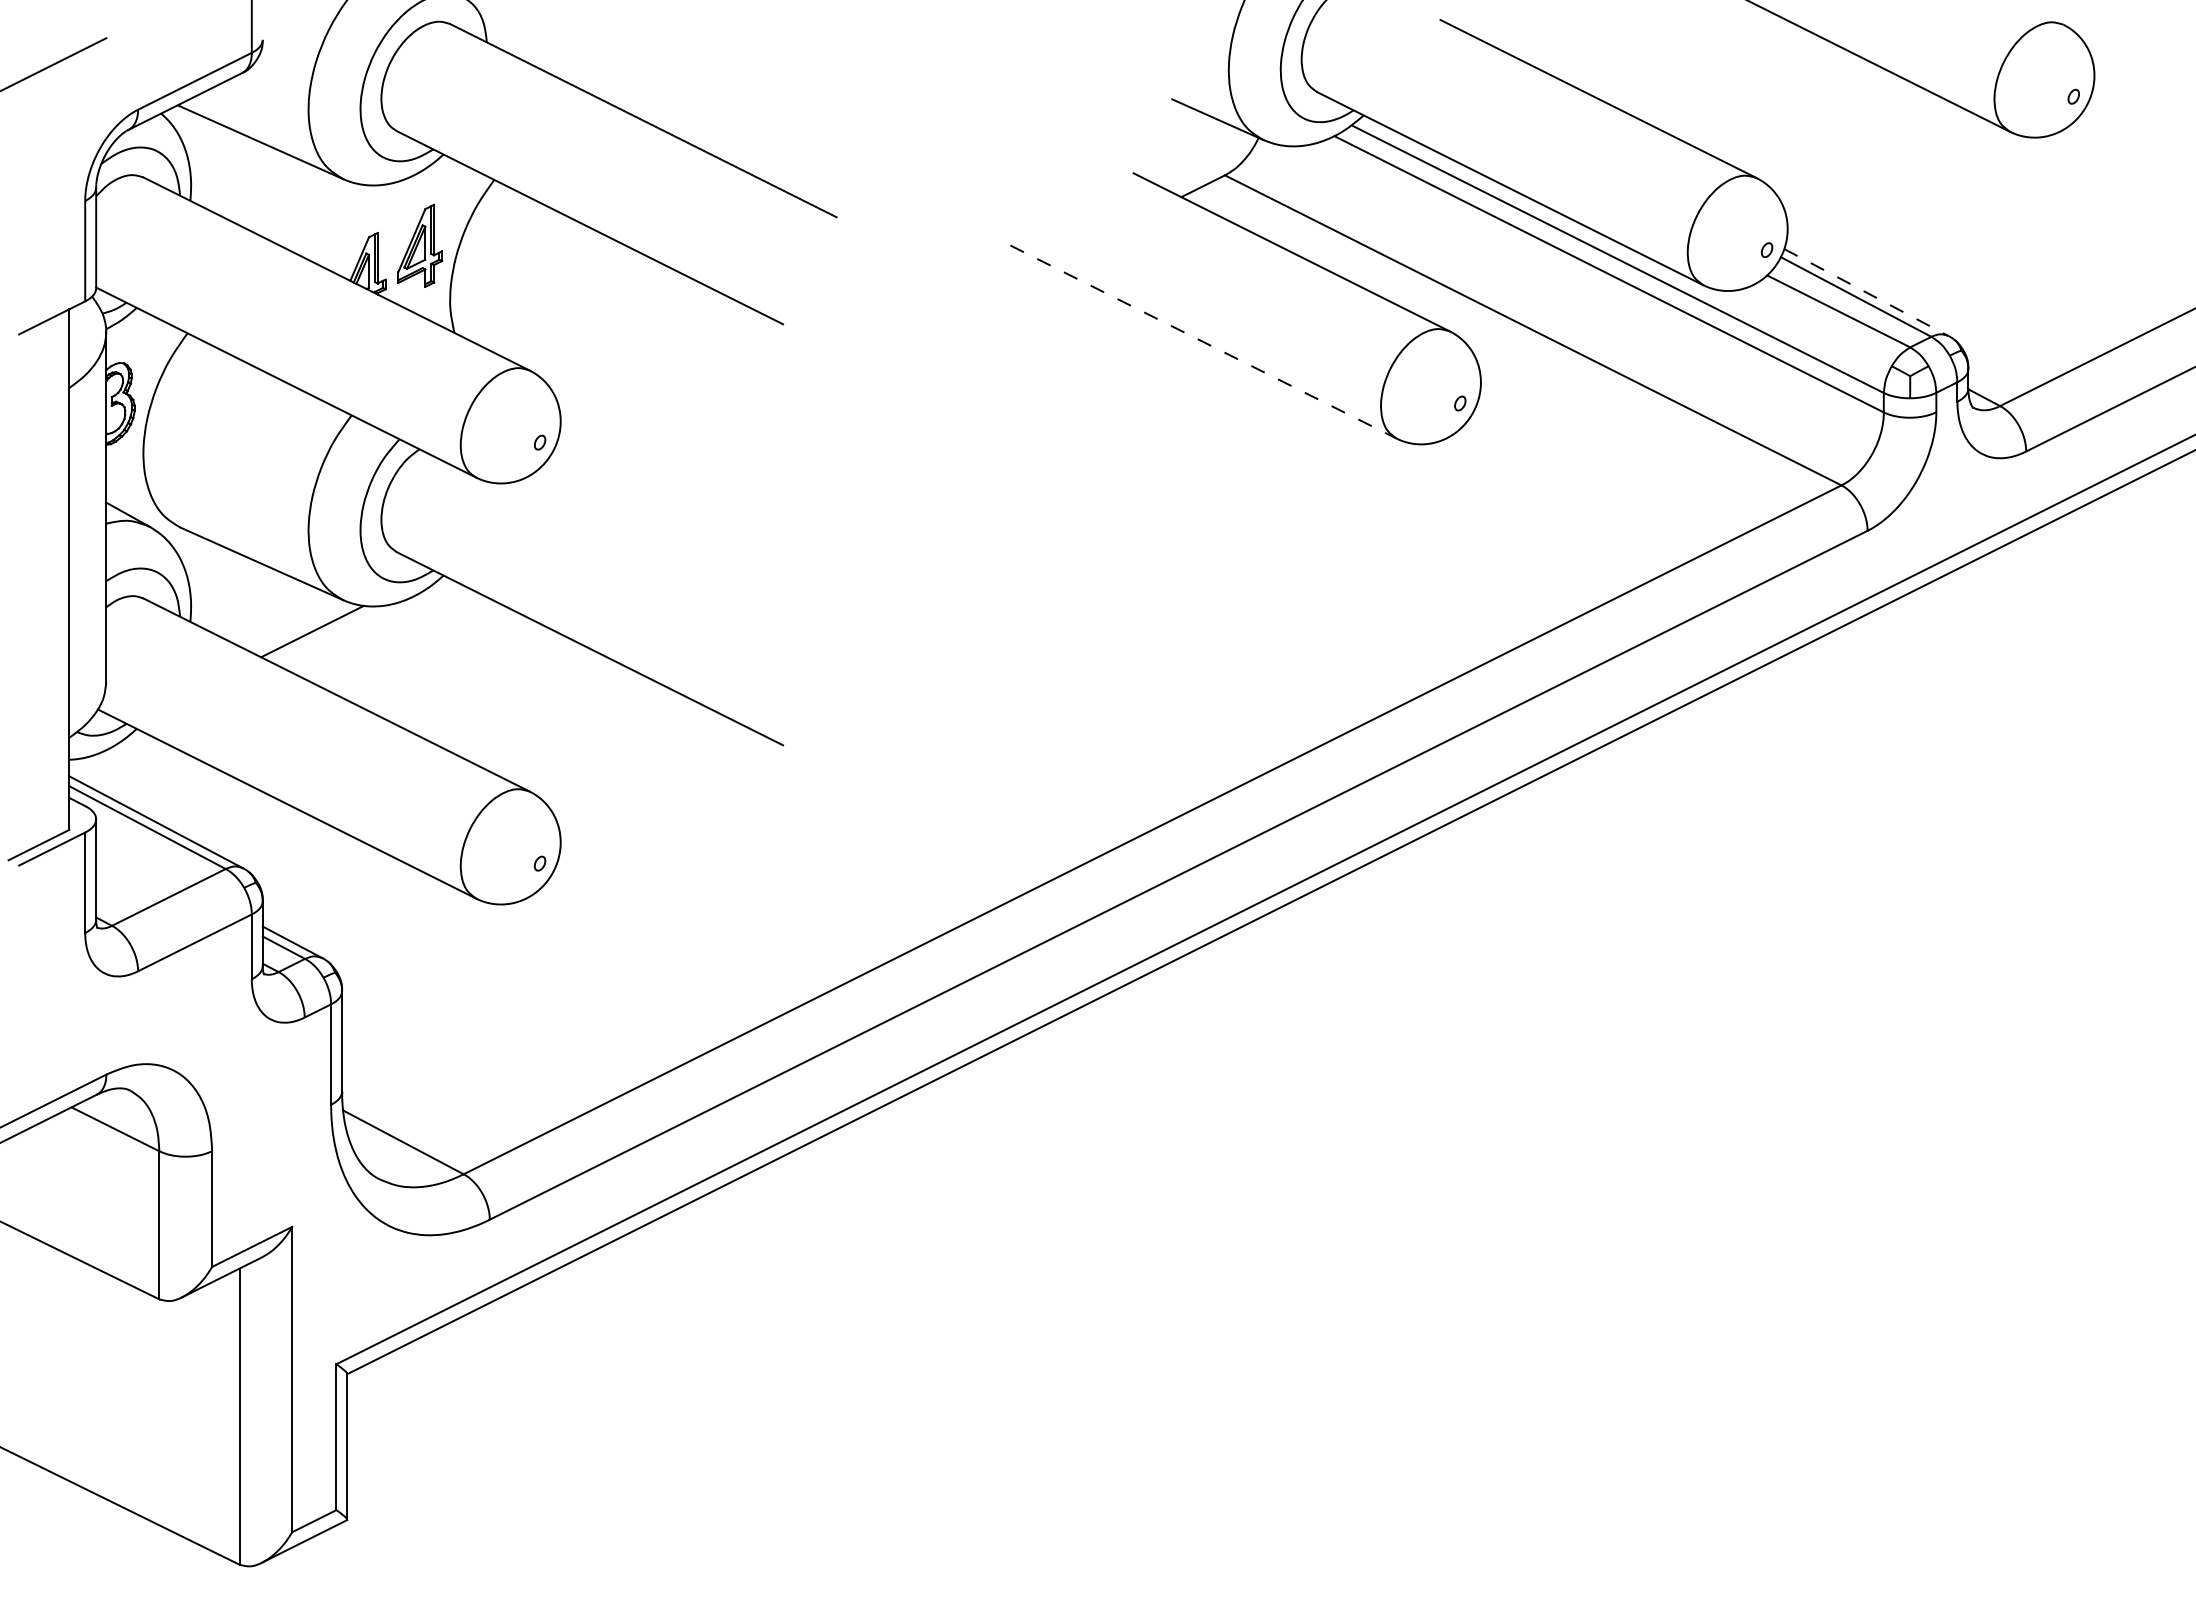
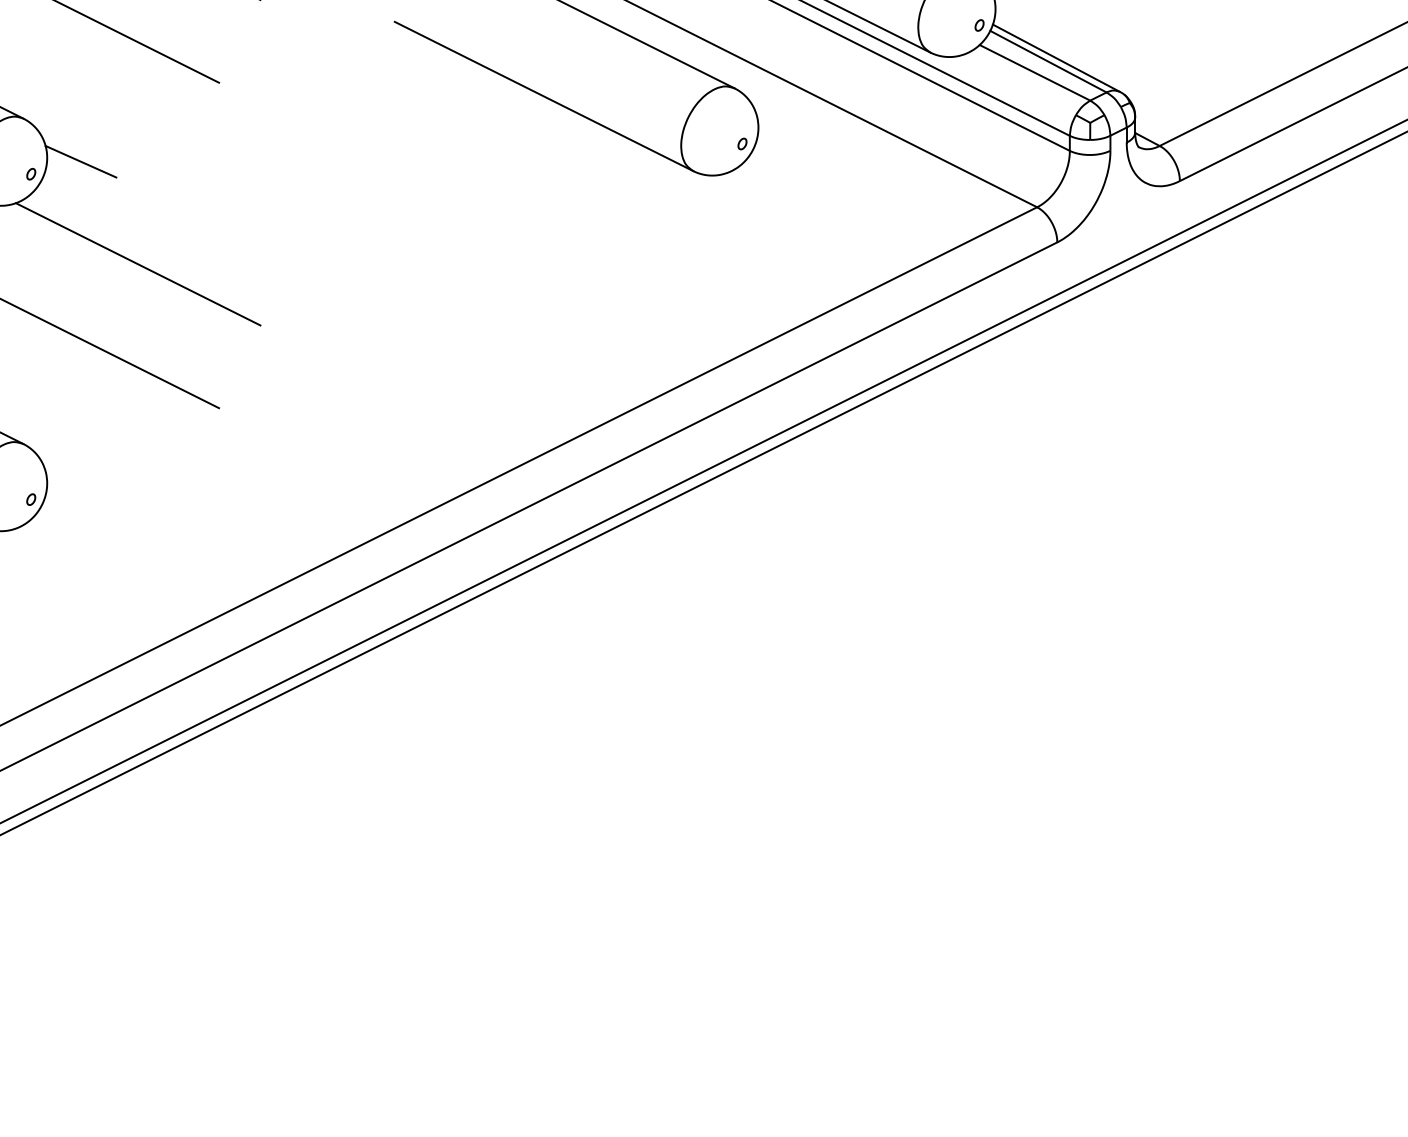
line: (1866, 292) -> (1056, 58), dashed -> solid
line: (1203, 342) -> (544, 96), dashed -> solid
line: (604, 426) -> (81, 161), added
line: (678, 559) -> (138, 264), added

